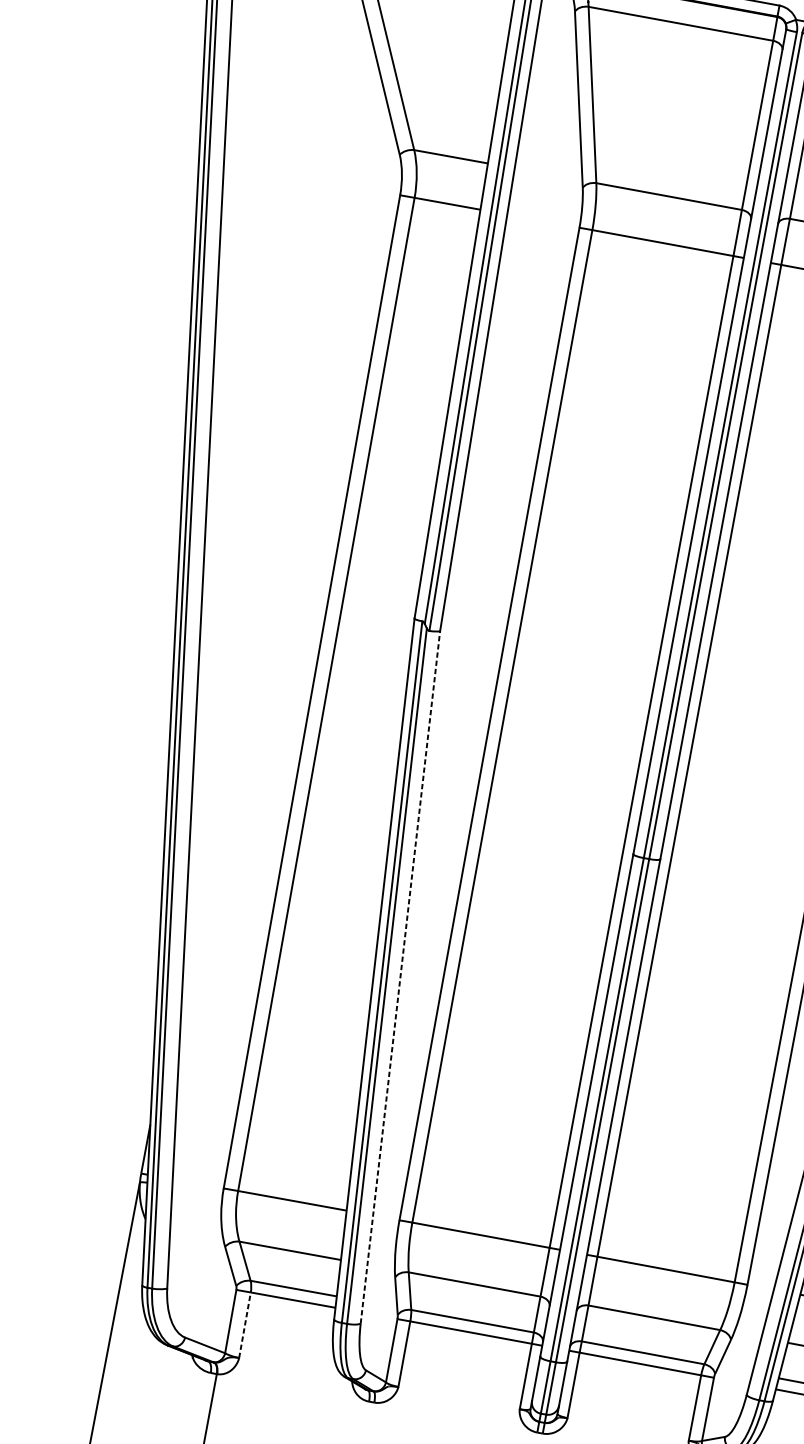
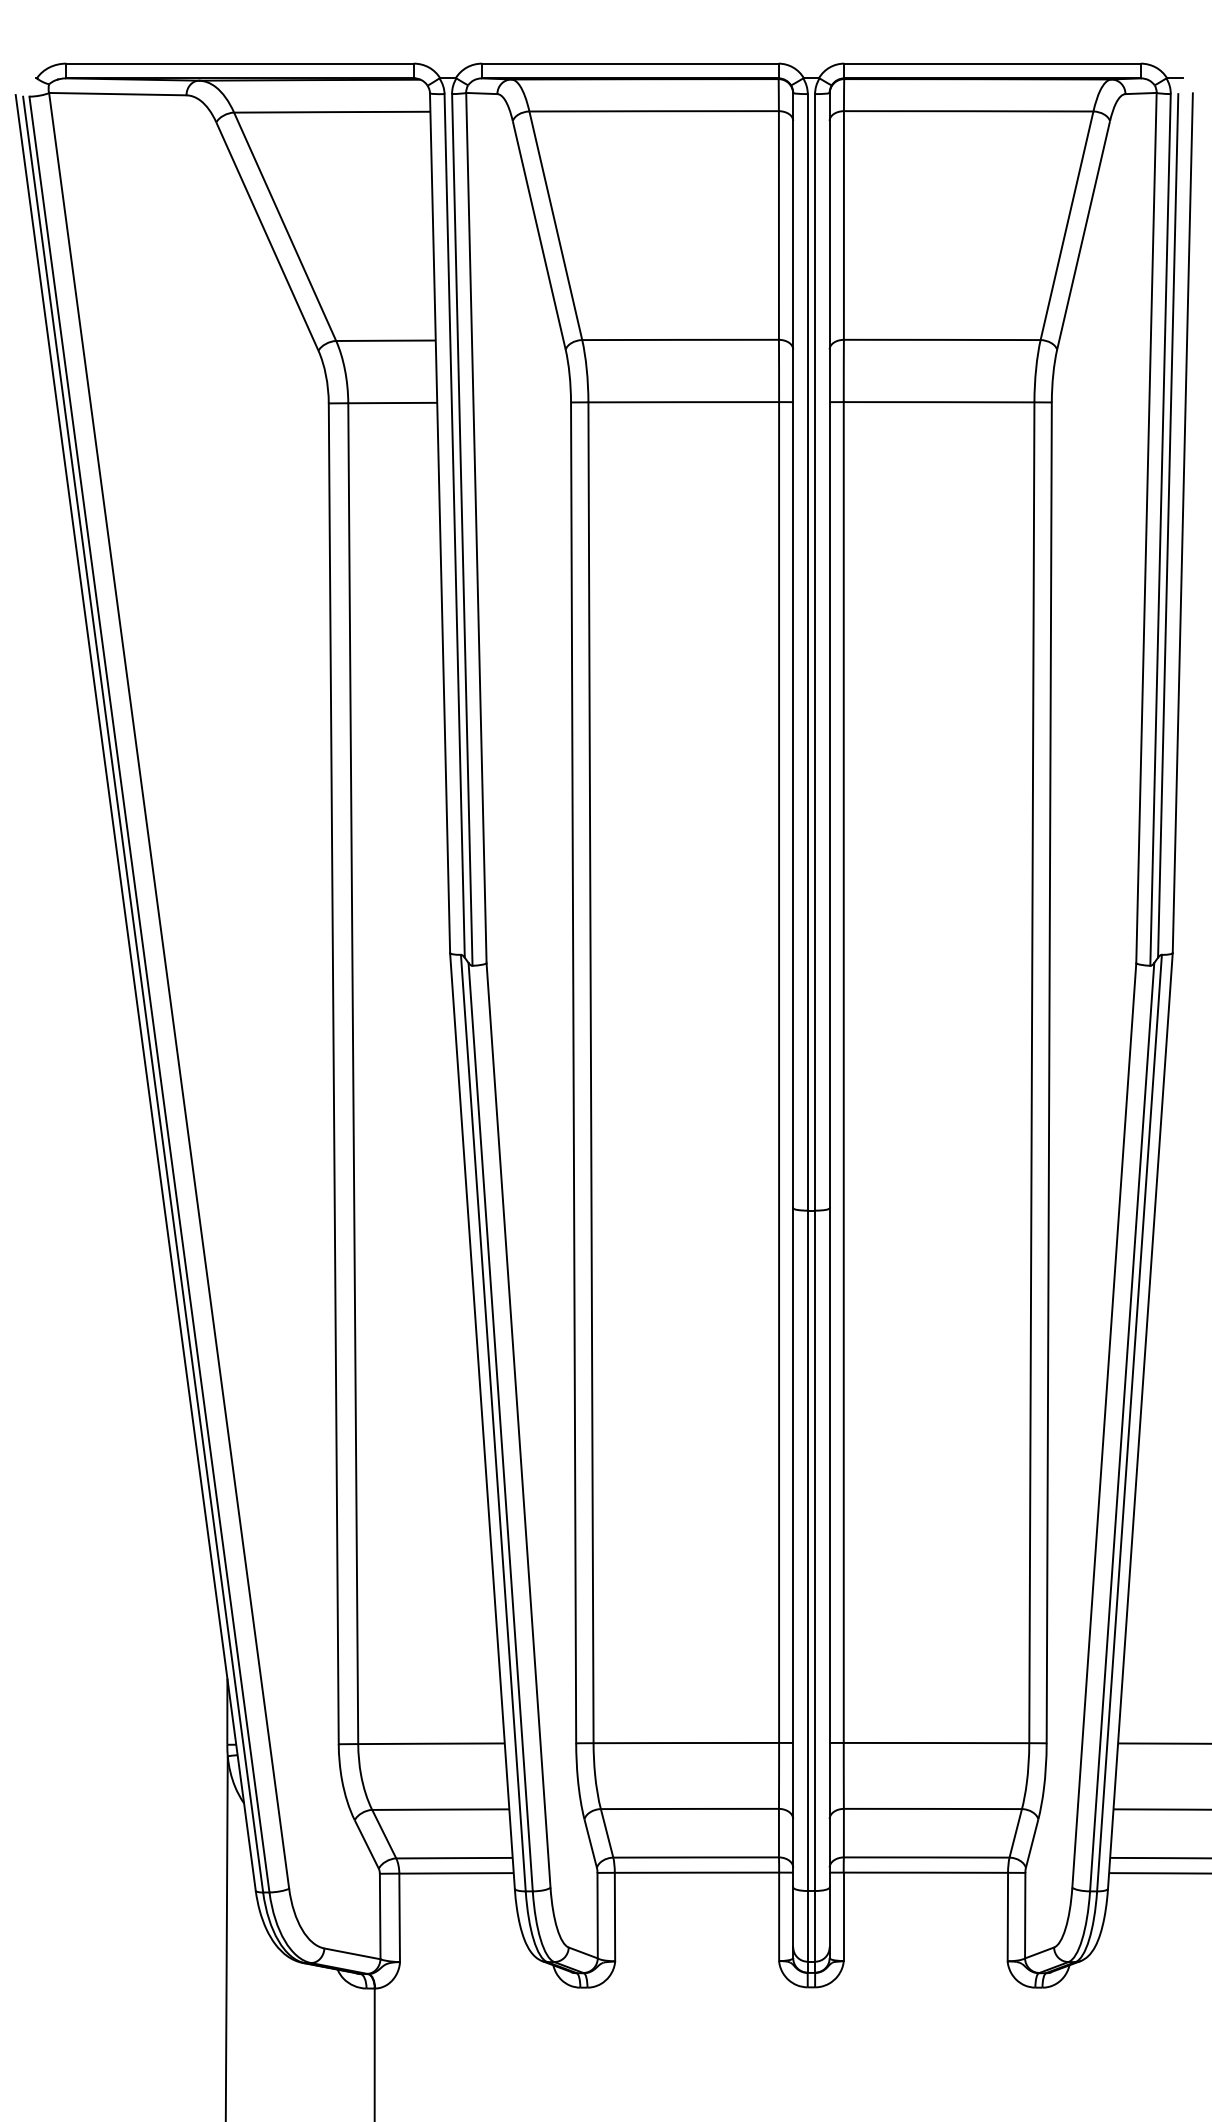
line: (400, 977) -> (518, 1425), dashed -> solid
line: (244, 1324) -> (399, 1917), dashed -> solid

